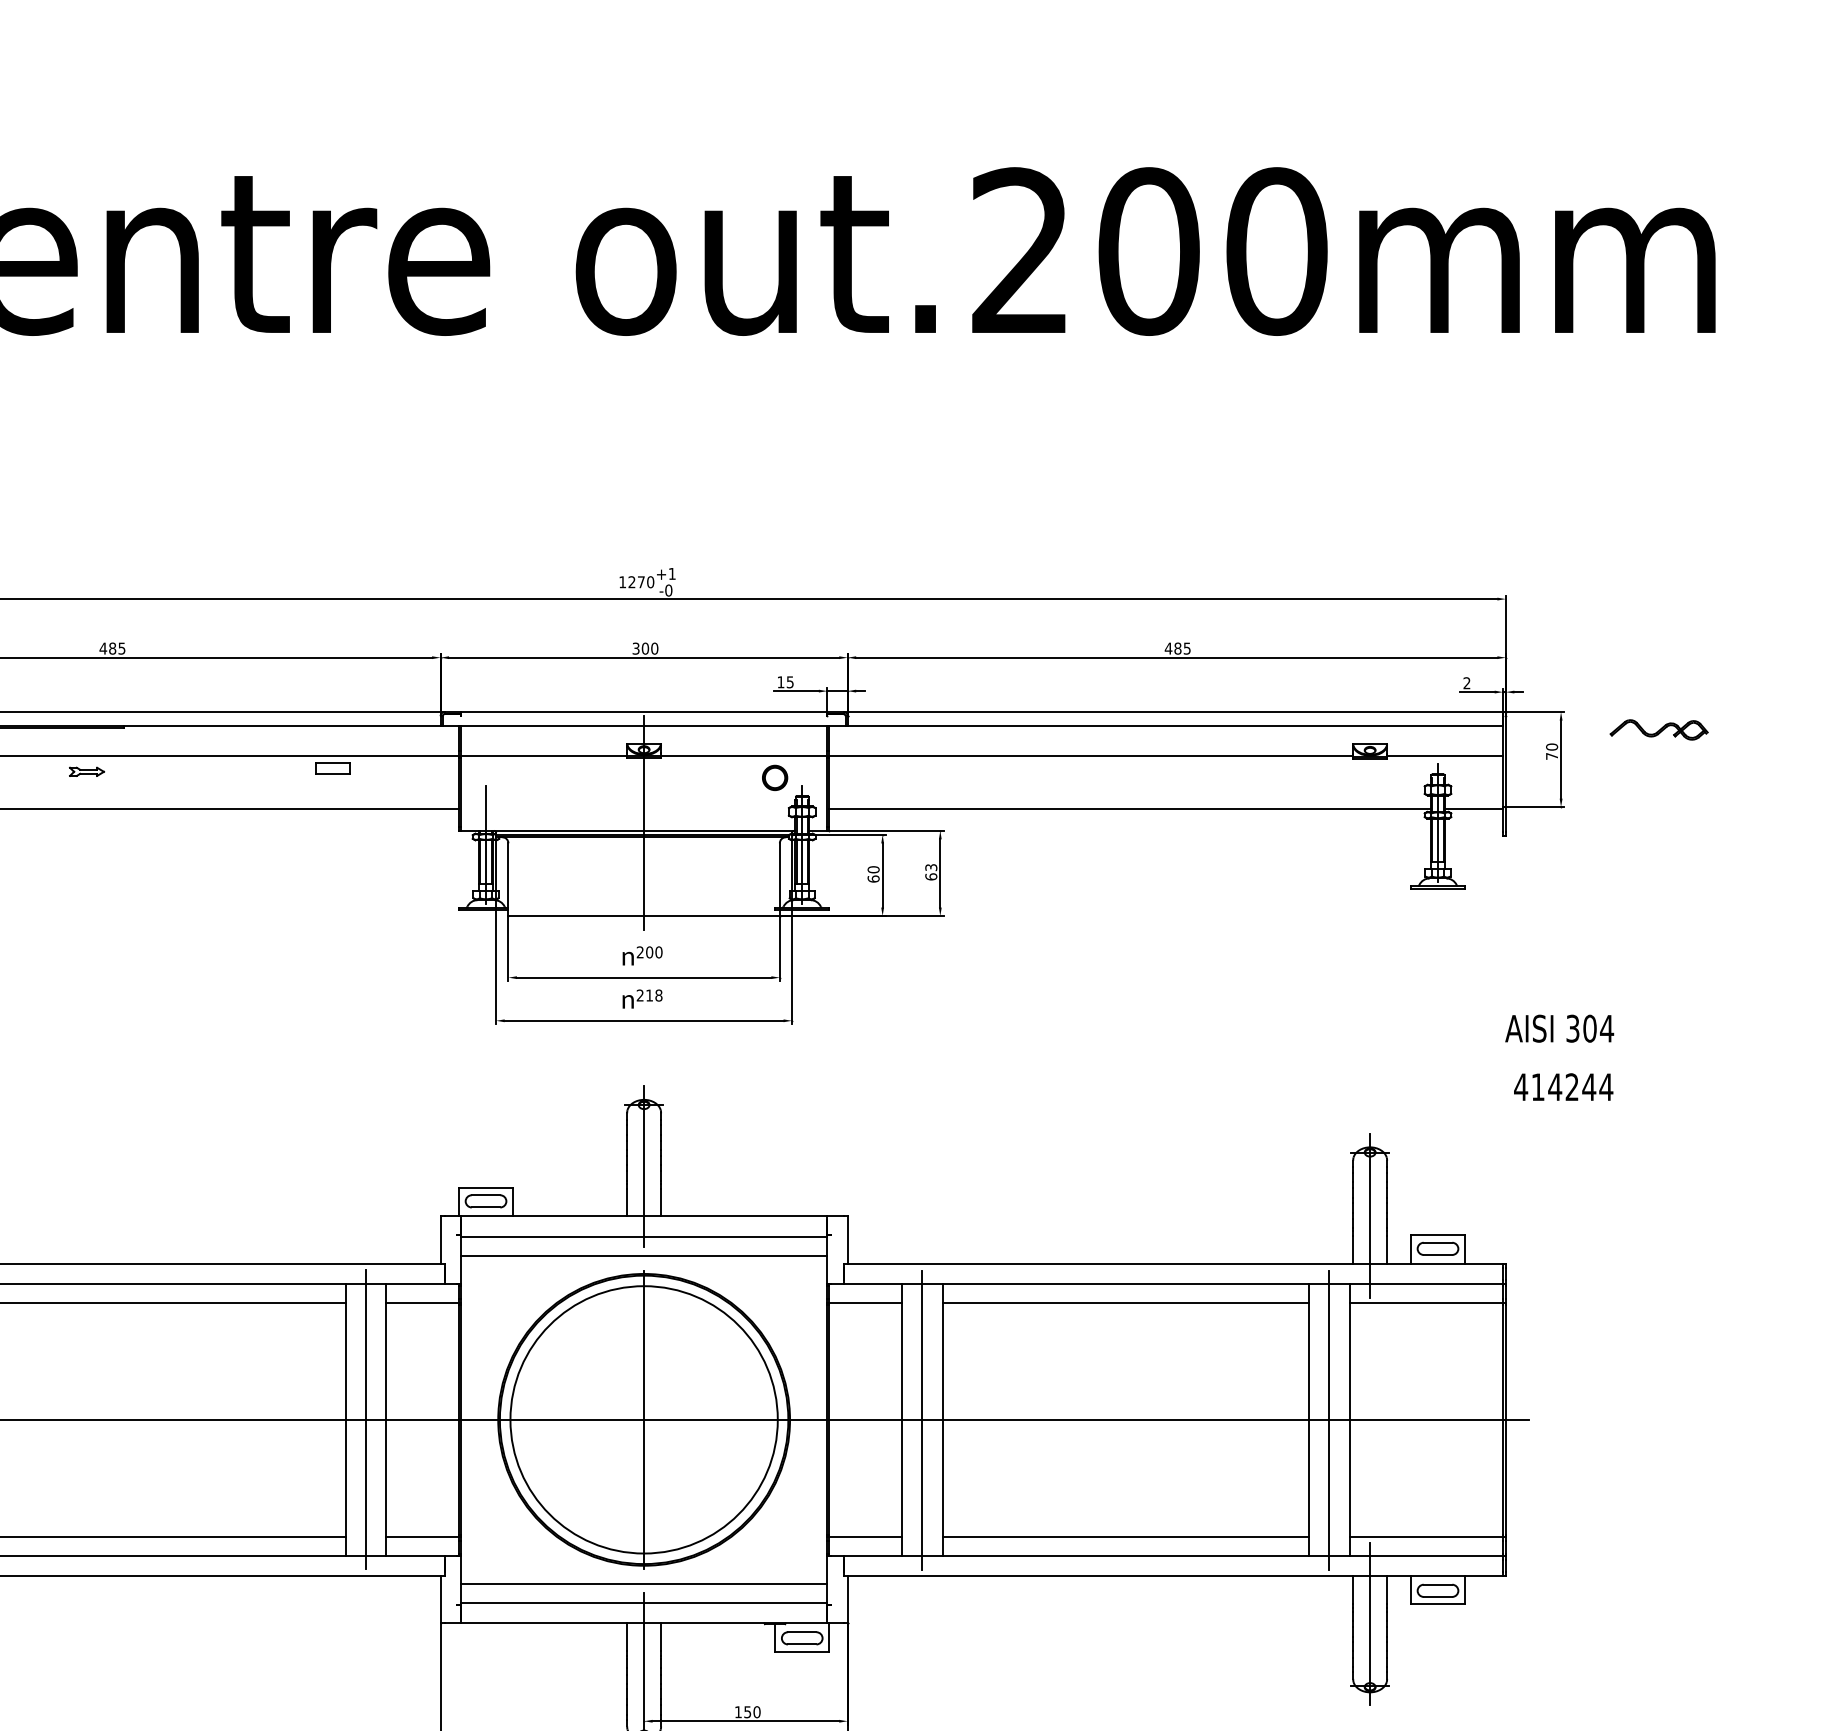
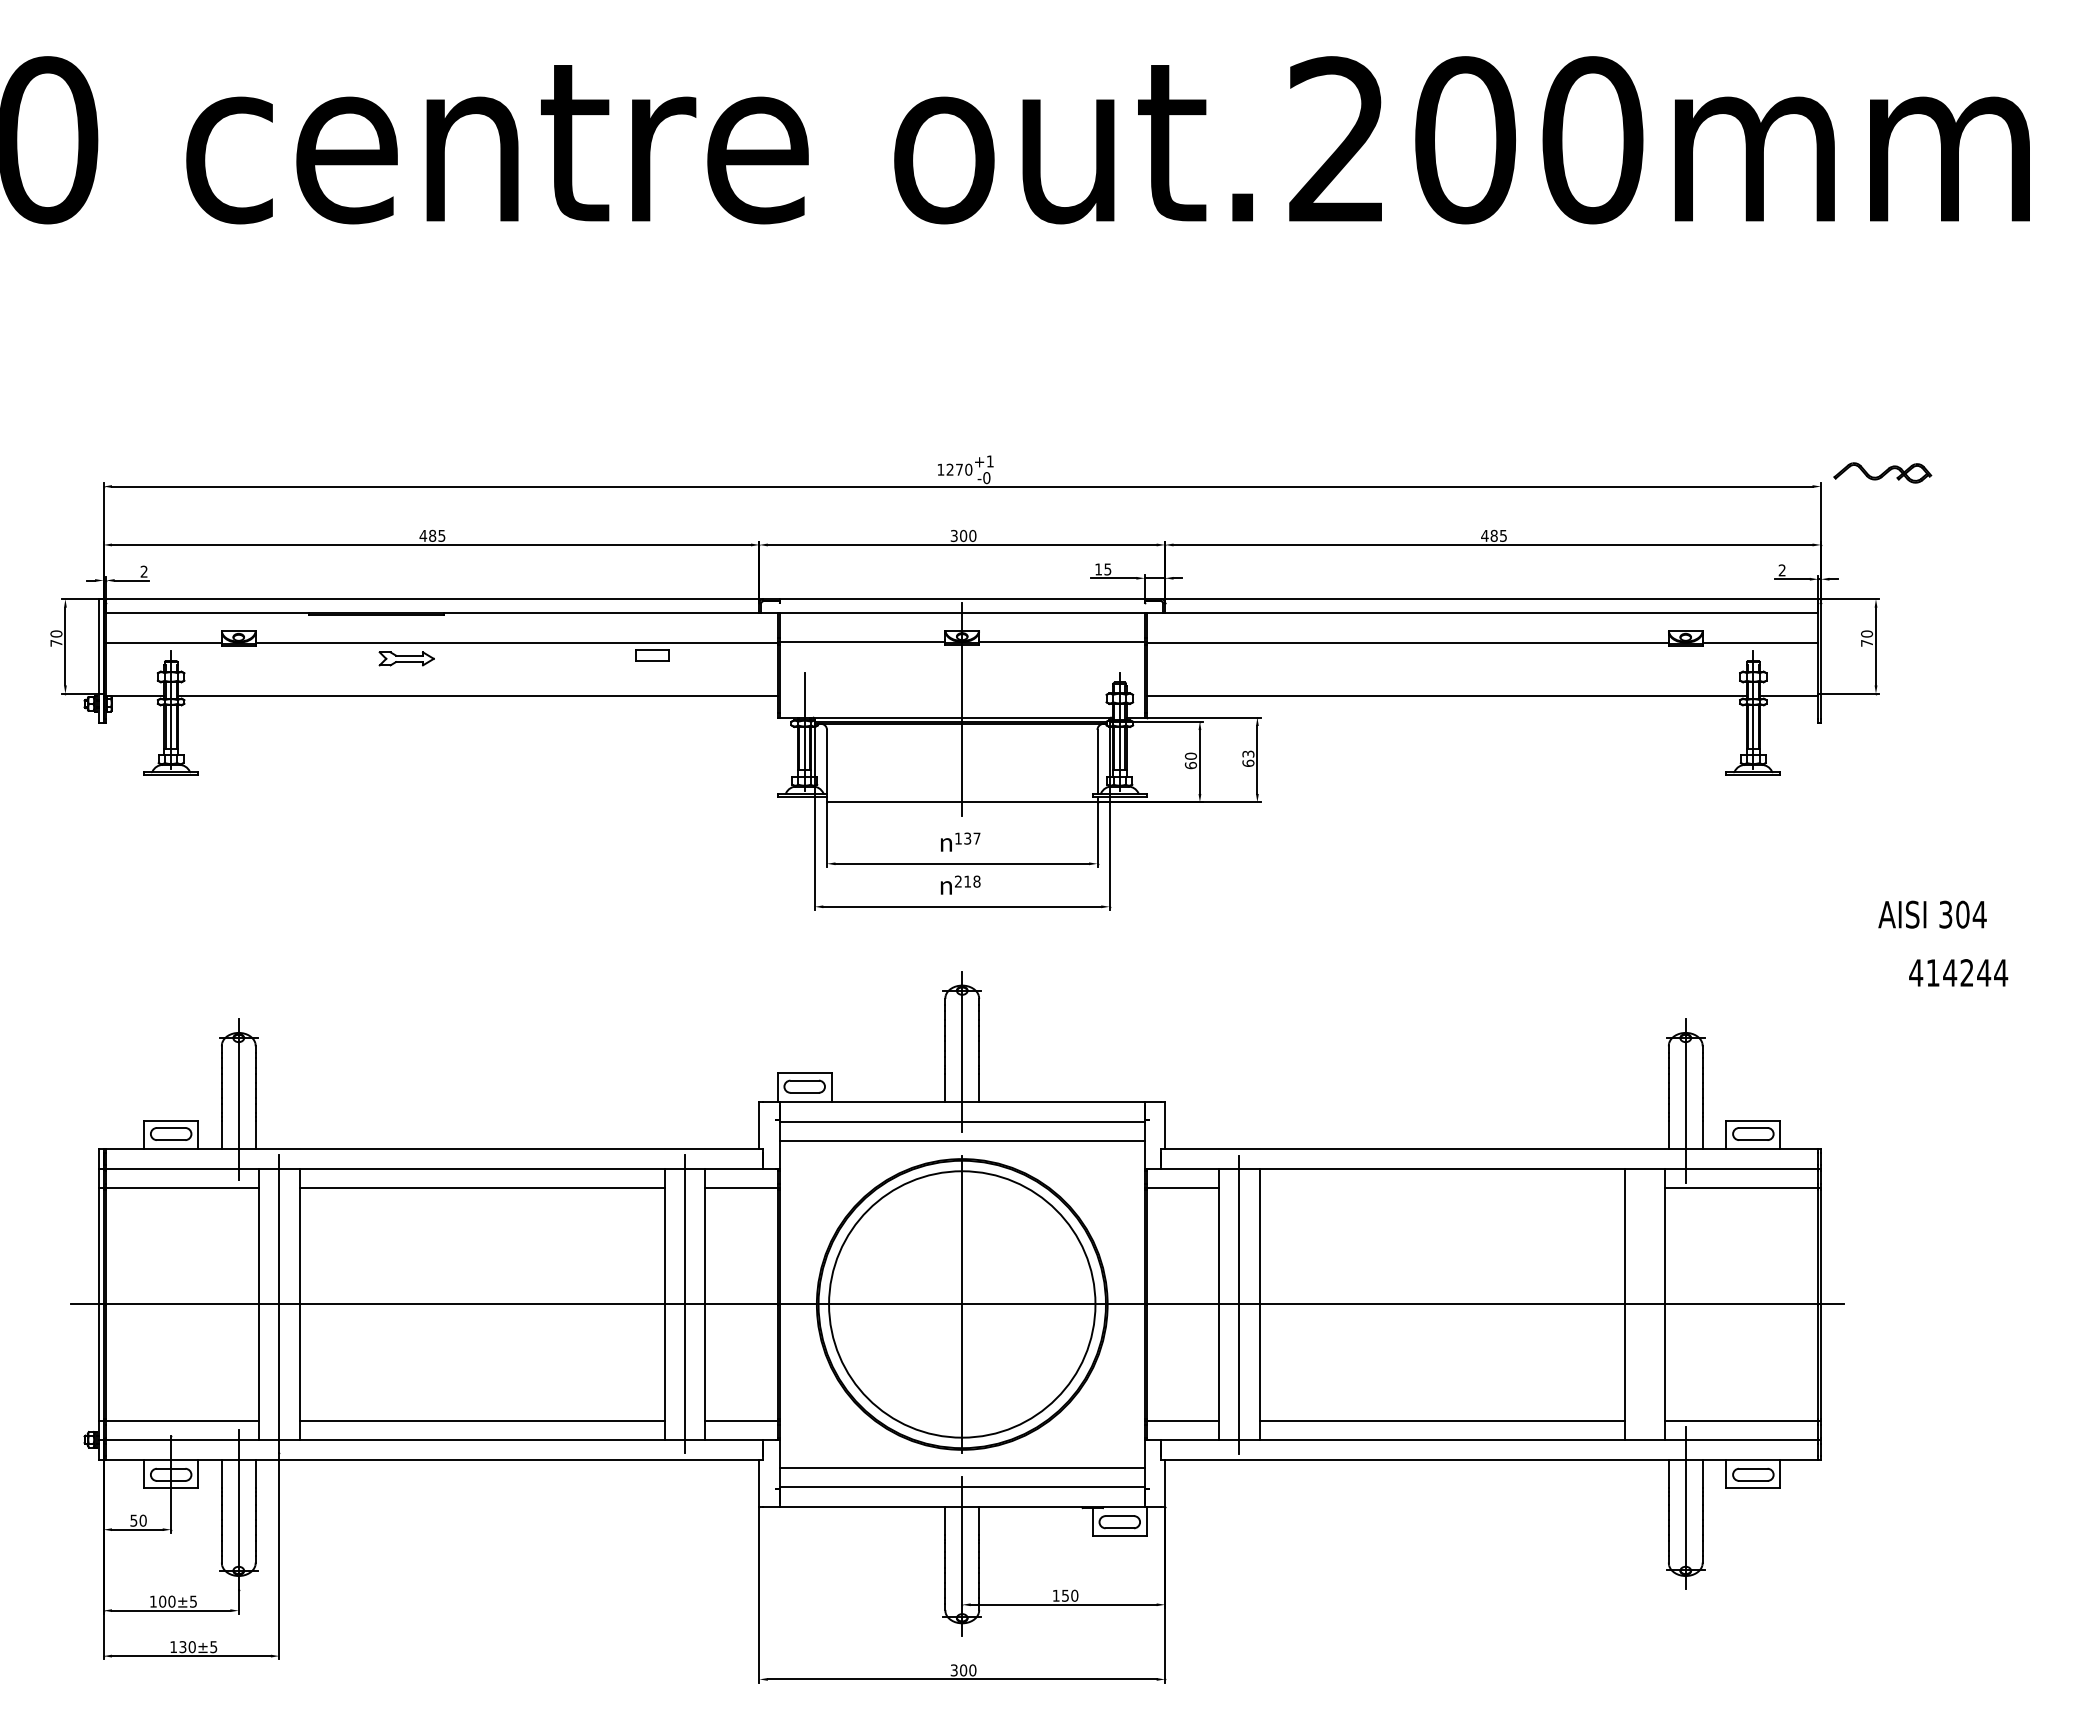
part: (1658, 729) -> (1882, 472), moved
part: (87, 771) -> (407, 658), size x1.6
part: (774, 777) -> (1092, 664), removed
text: (649, 952) -> (967, 838), 200 -> 137
text: (1559, 1028) -> (1932, 914), moved
text: (1563, 1086) -> (1958, 972), moved
line: (1125, 1303) -> (1441, 1188), removed
line: (1329, 1419) -> (1645, 1304), removed

